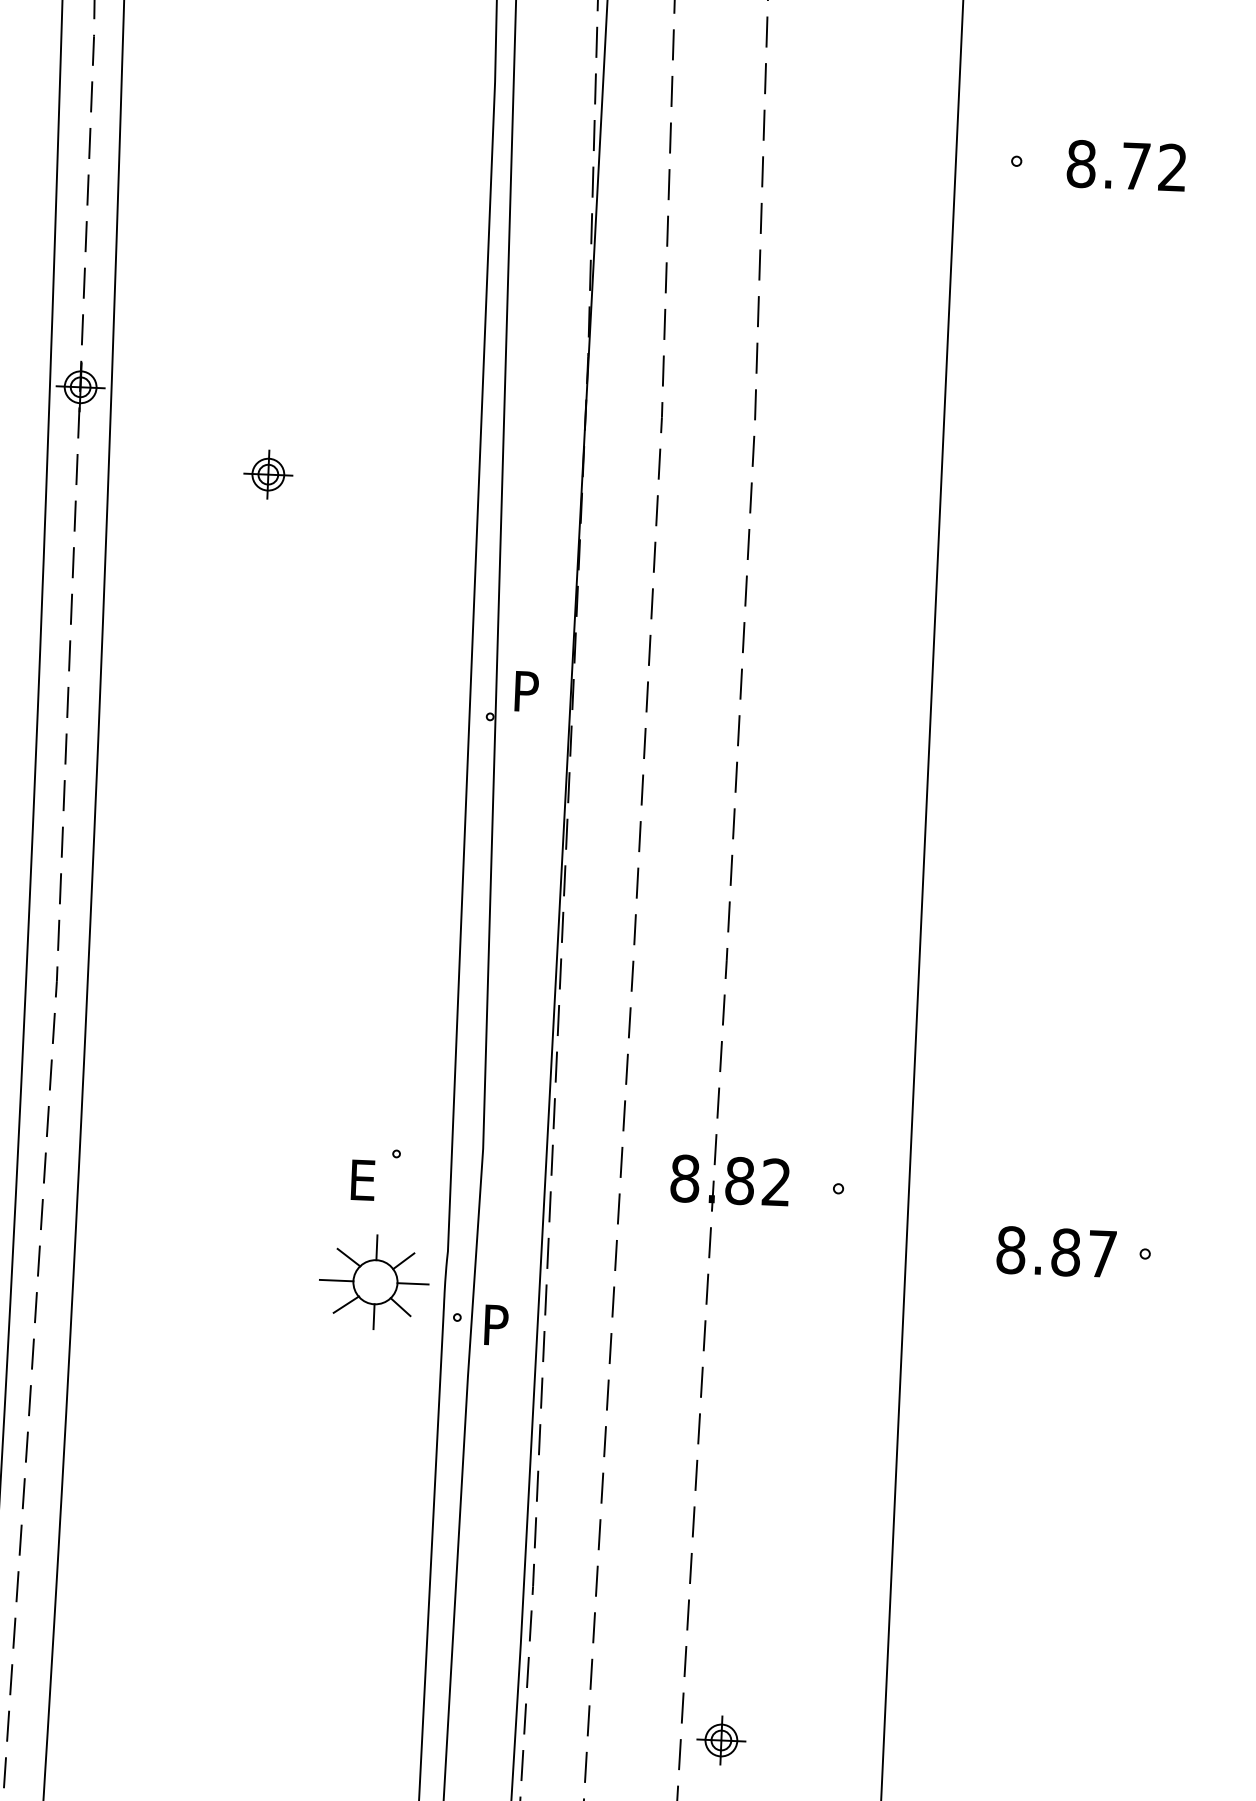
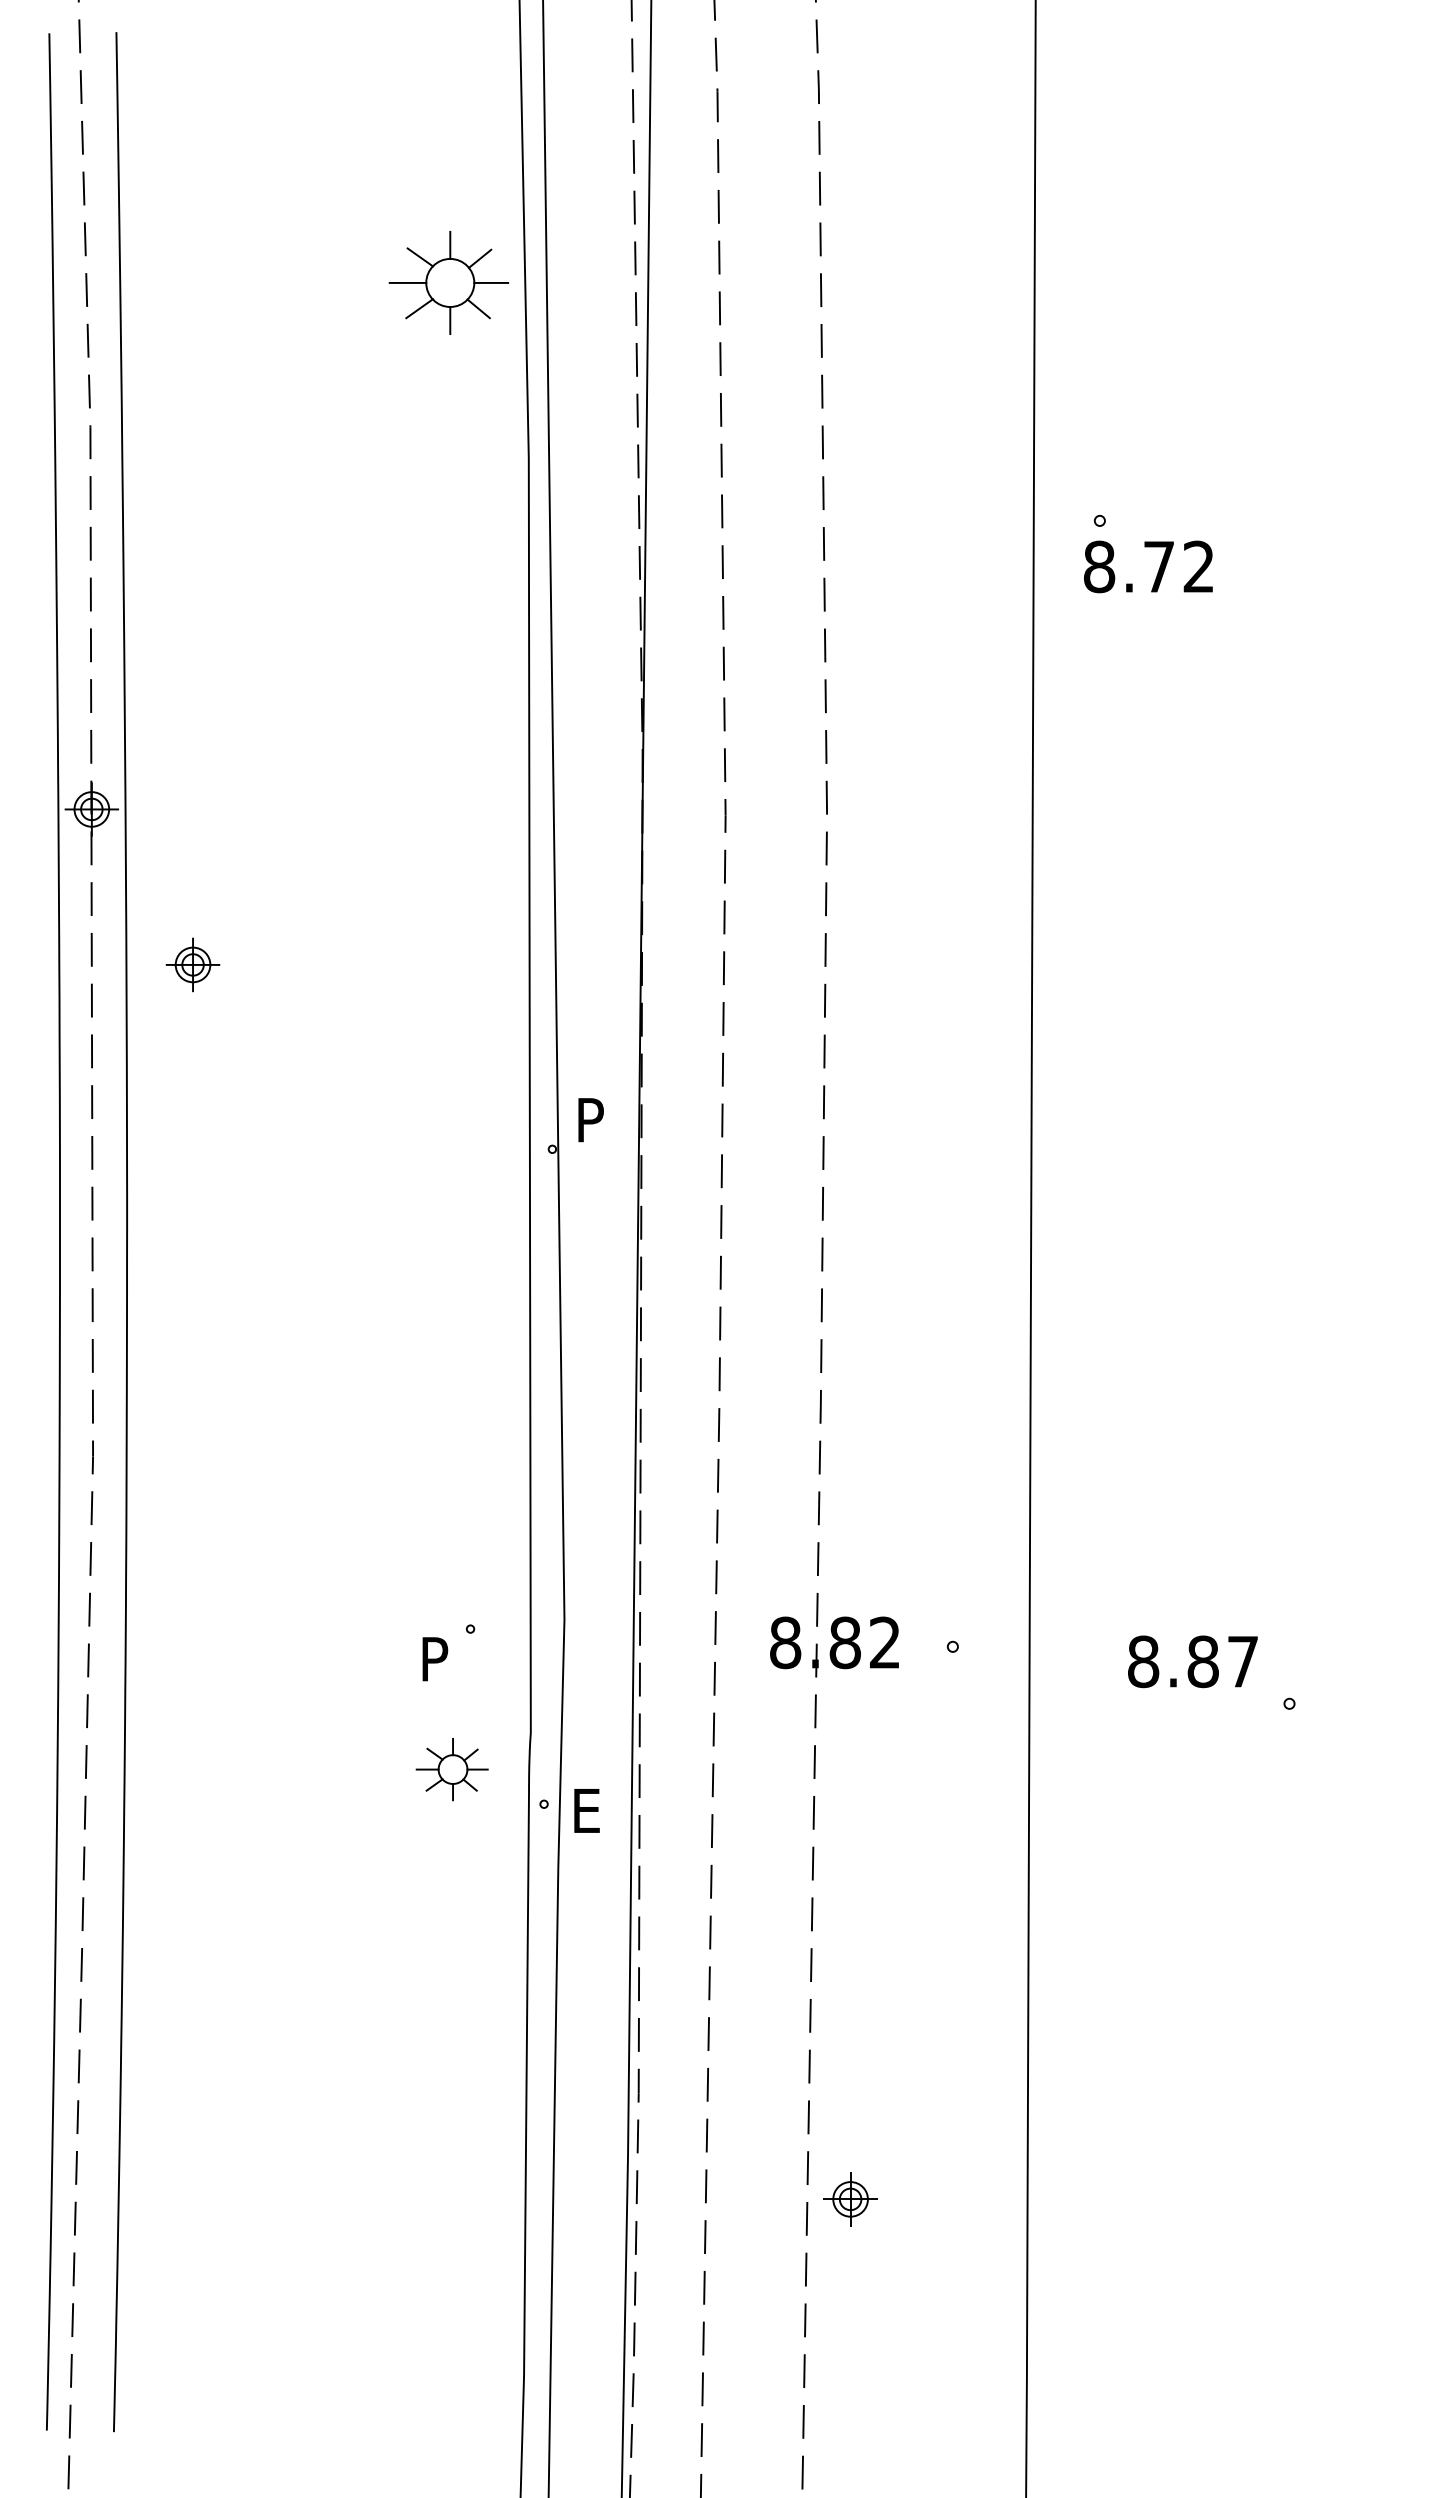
text: (1126, 165) -> (1148, 566), moved
part: (267, 474) -> (192, 964), moved
text: (366, 1180) -> (438, 1659), E -> P
text: (1056, 1251) -> (1192, 1661), moved
part: (374, 1282) -> (452, 1769), size x0.6
text: (498, 1324) -> (589, 1810), P -> E
part: (721, 1740) -> (850, 2199), moved

